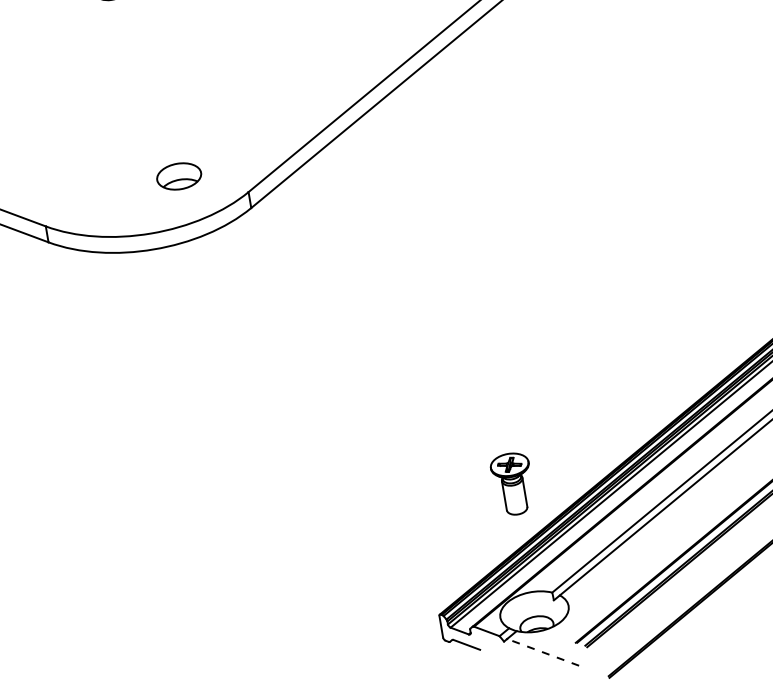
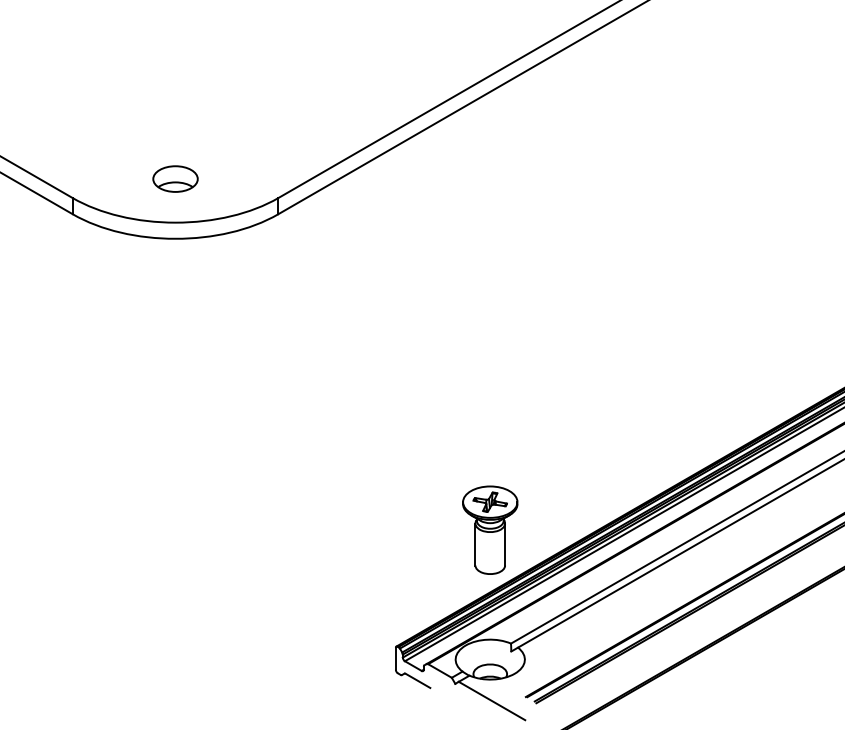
part: (179, 175) -> (175, 178), moved
part: (513, 483) -> (490, 529), size x1.43
line: (542, 651) -> (491, 700), dashed -> solid

